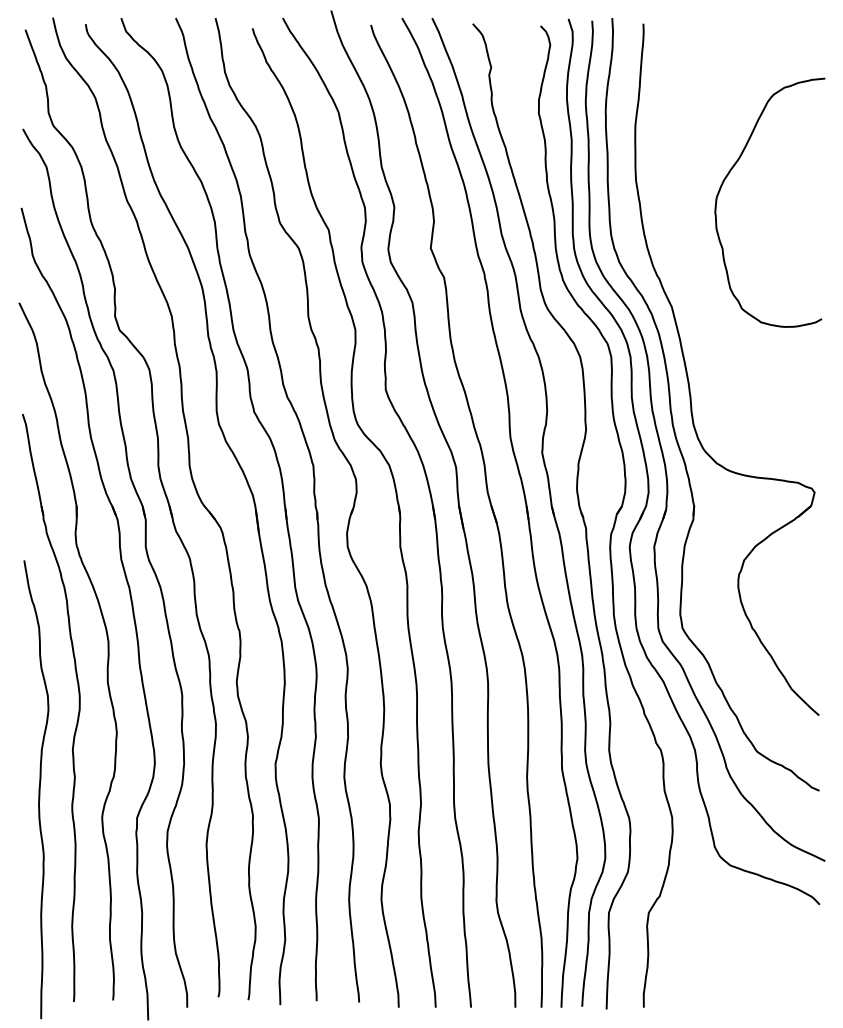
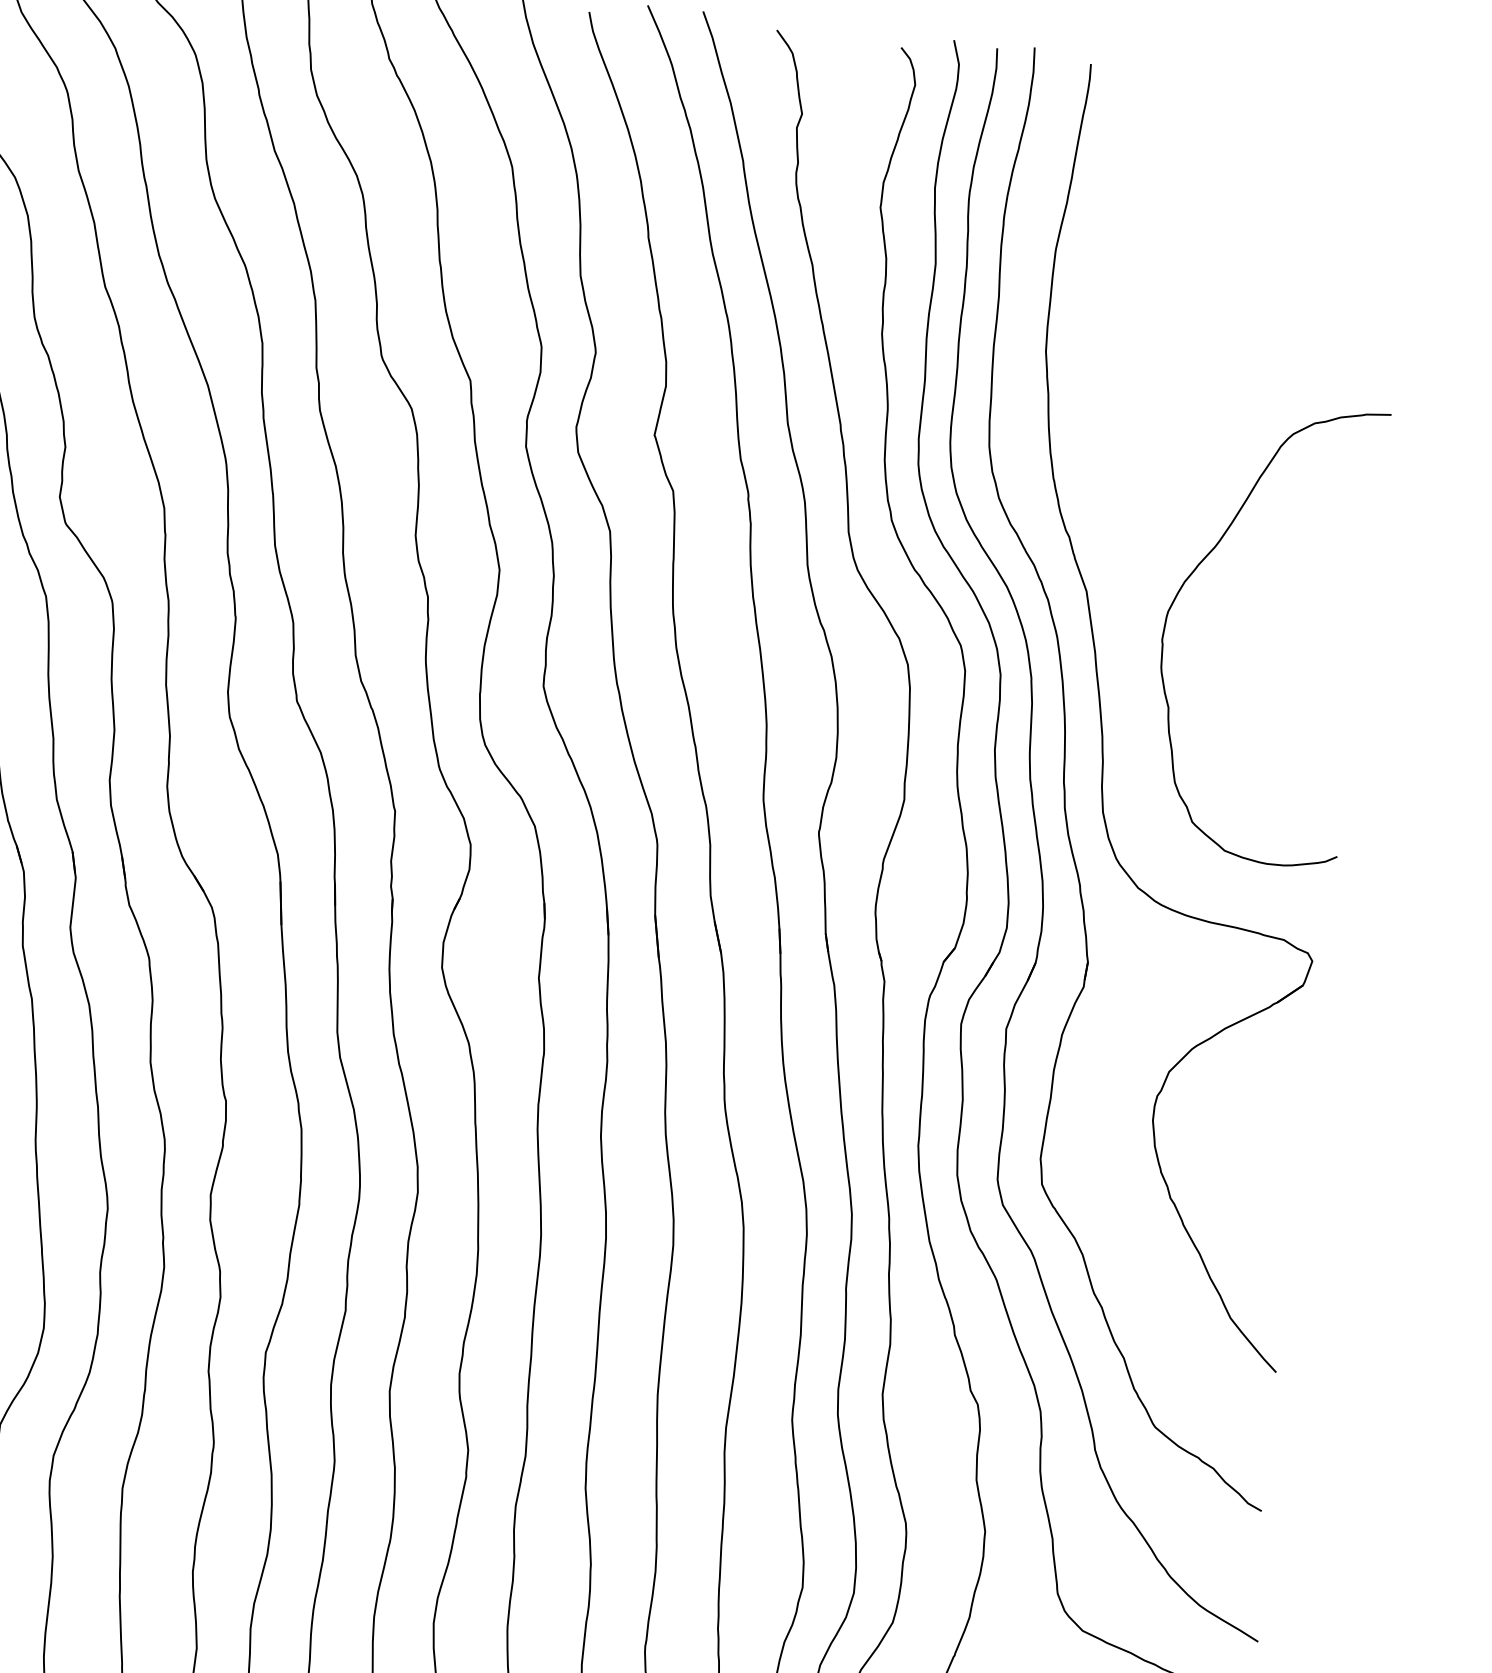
curve: (728, 175) -> (1194, 573), moved

